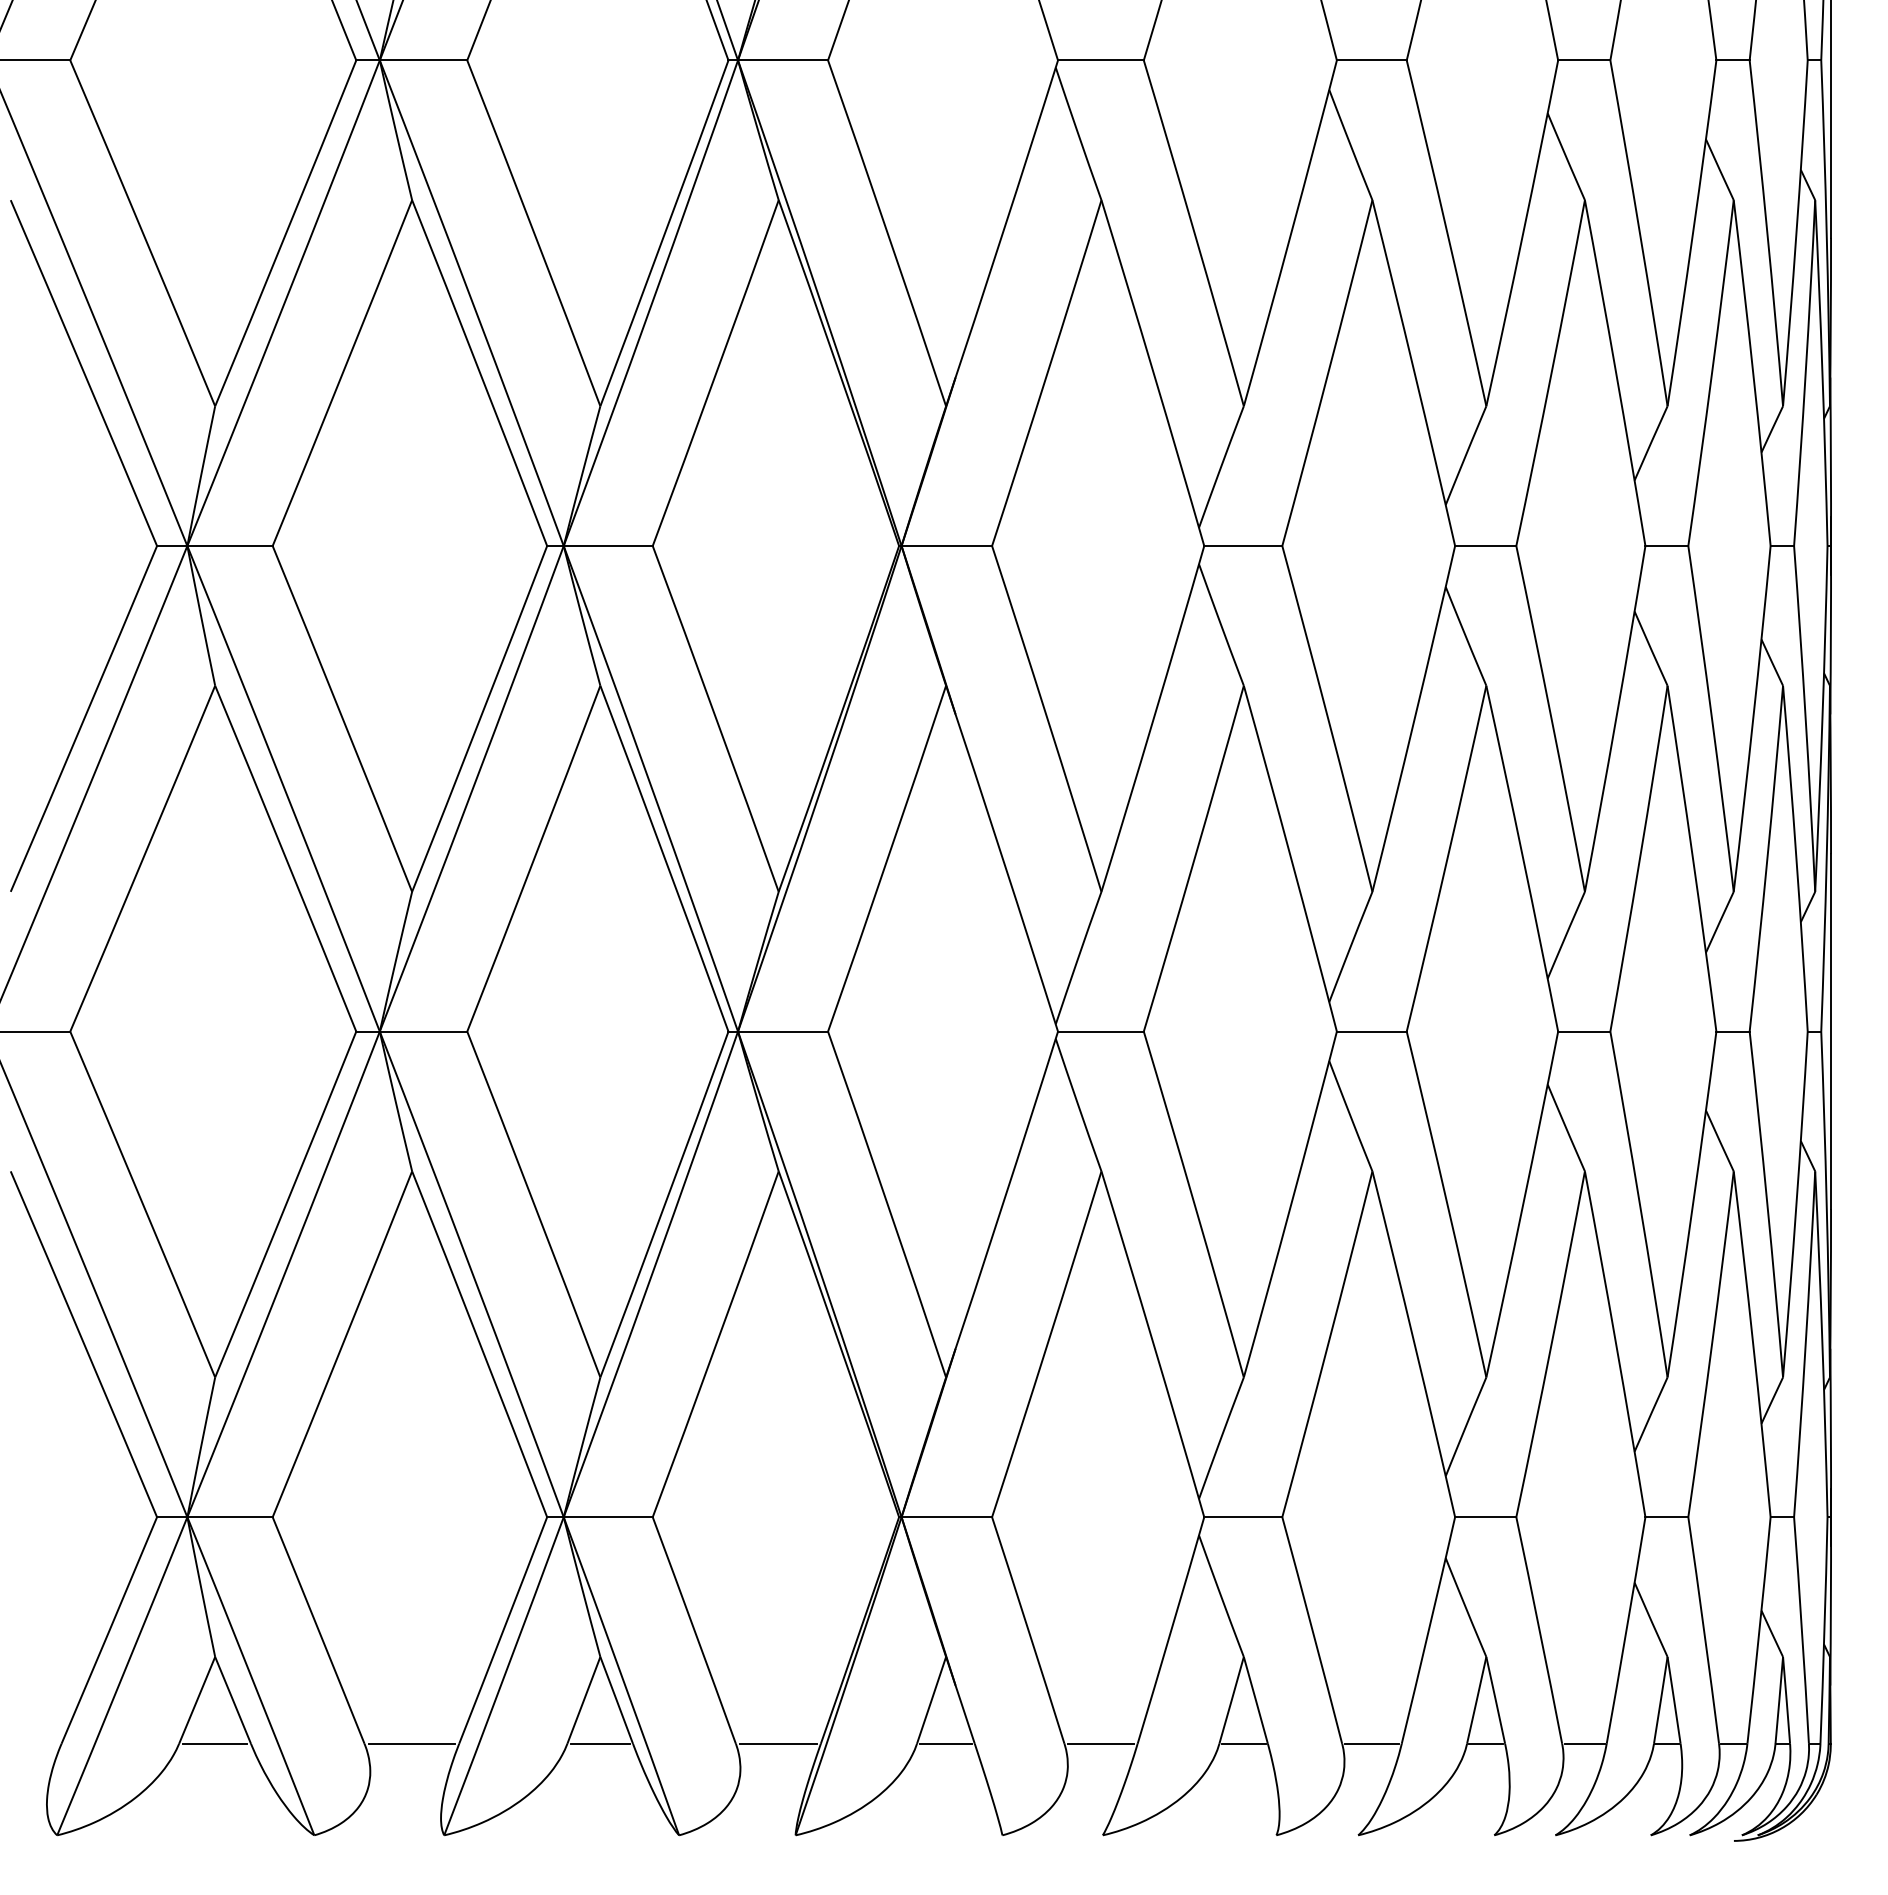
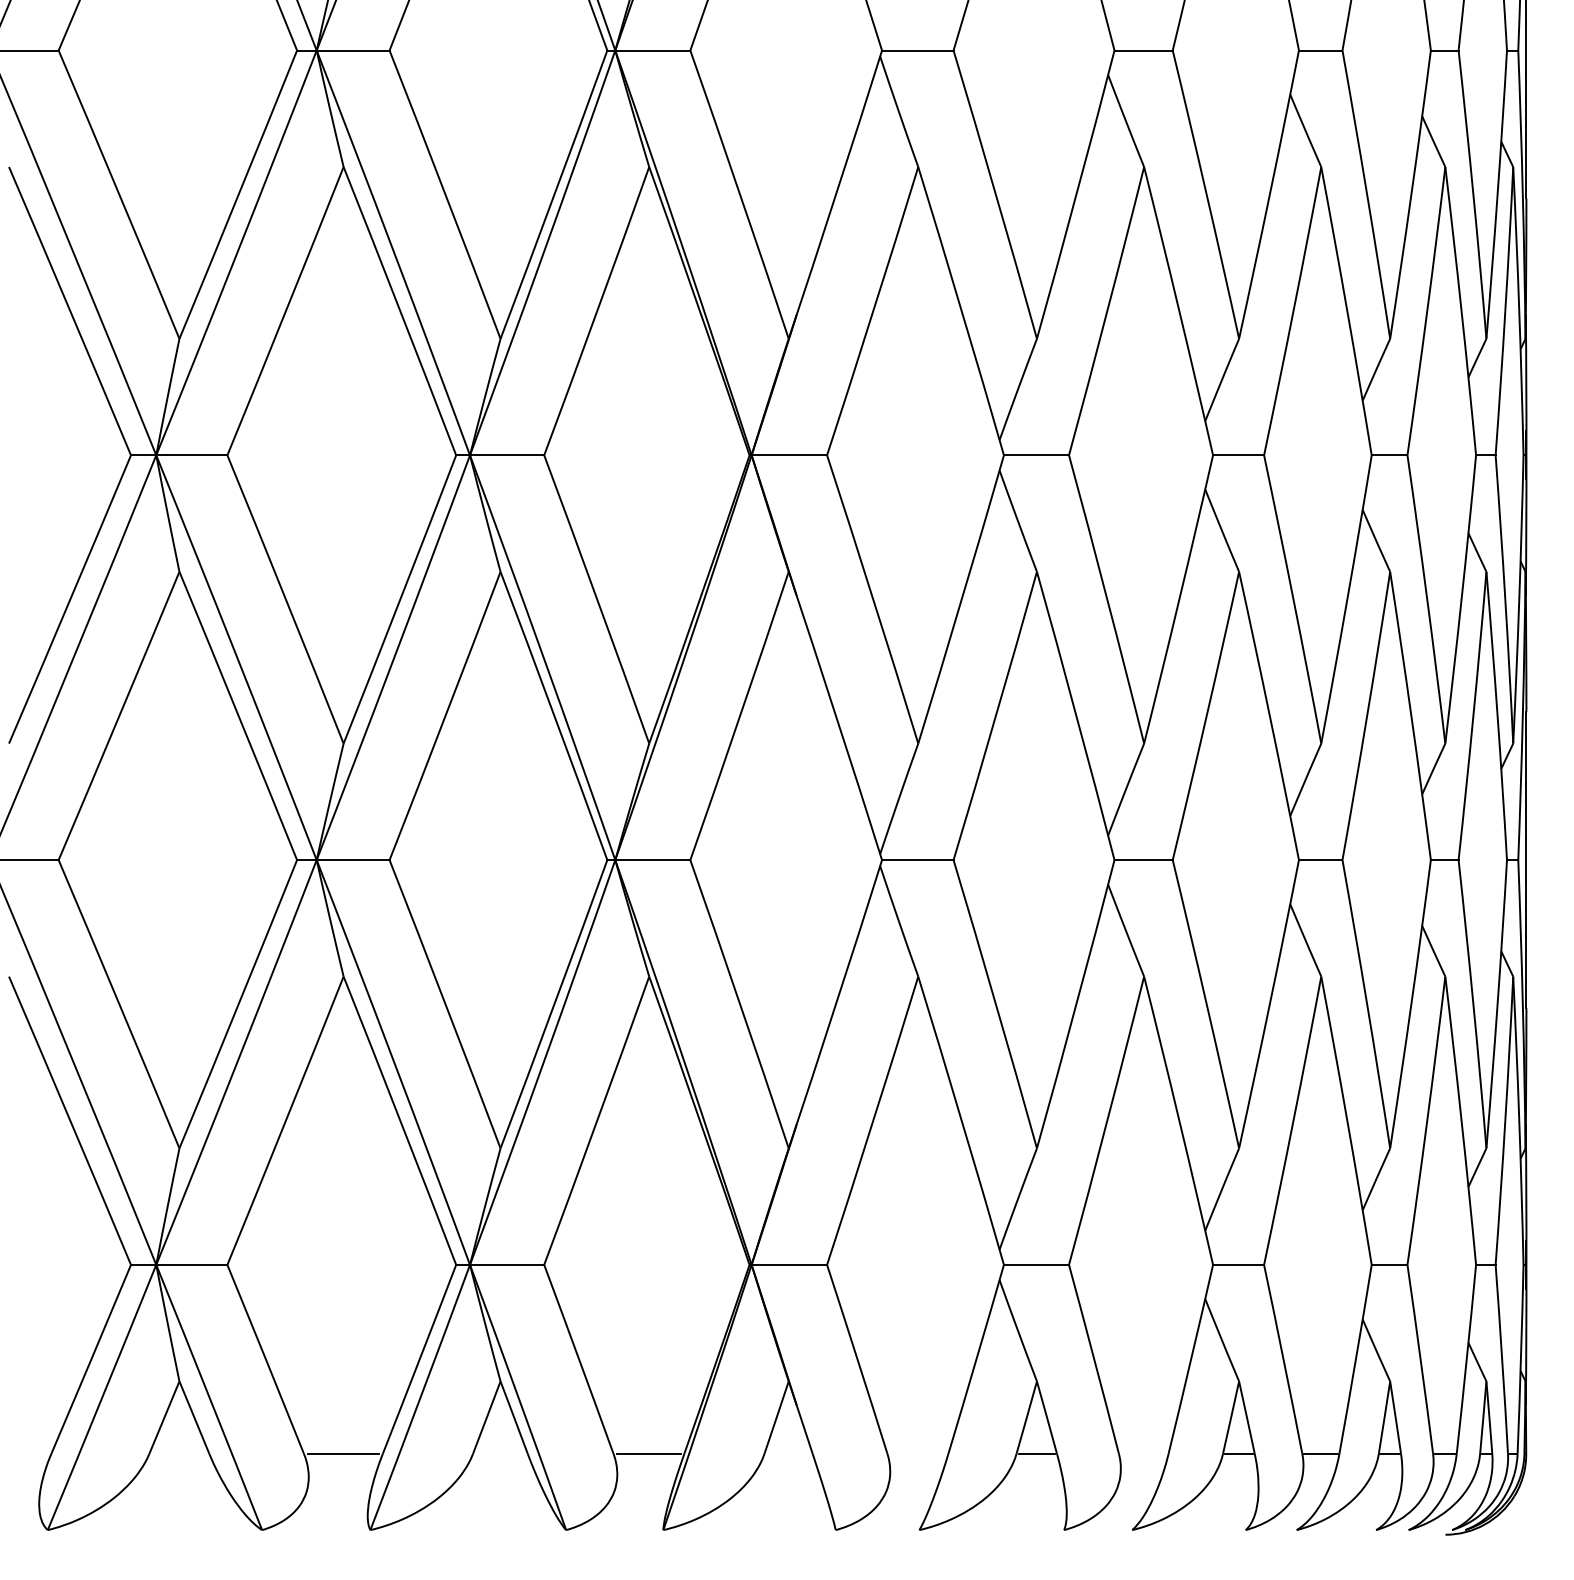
line: (214, 1743) -> (178, 1453), removed
line: (599, 1743) -> (499, 1453), removed
line: (945, 1743) -> (788, 1453), removed
line: (1101, 1743) -> (918, 1453), removed
line: (1371, 1743) -> (1143, 1453), removed

